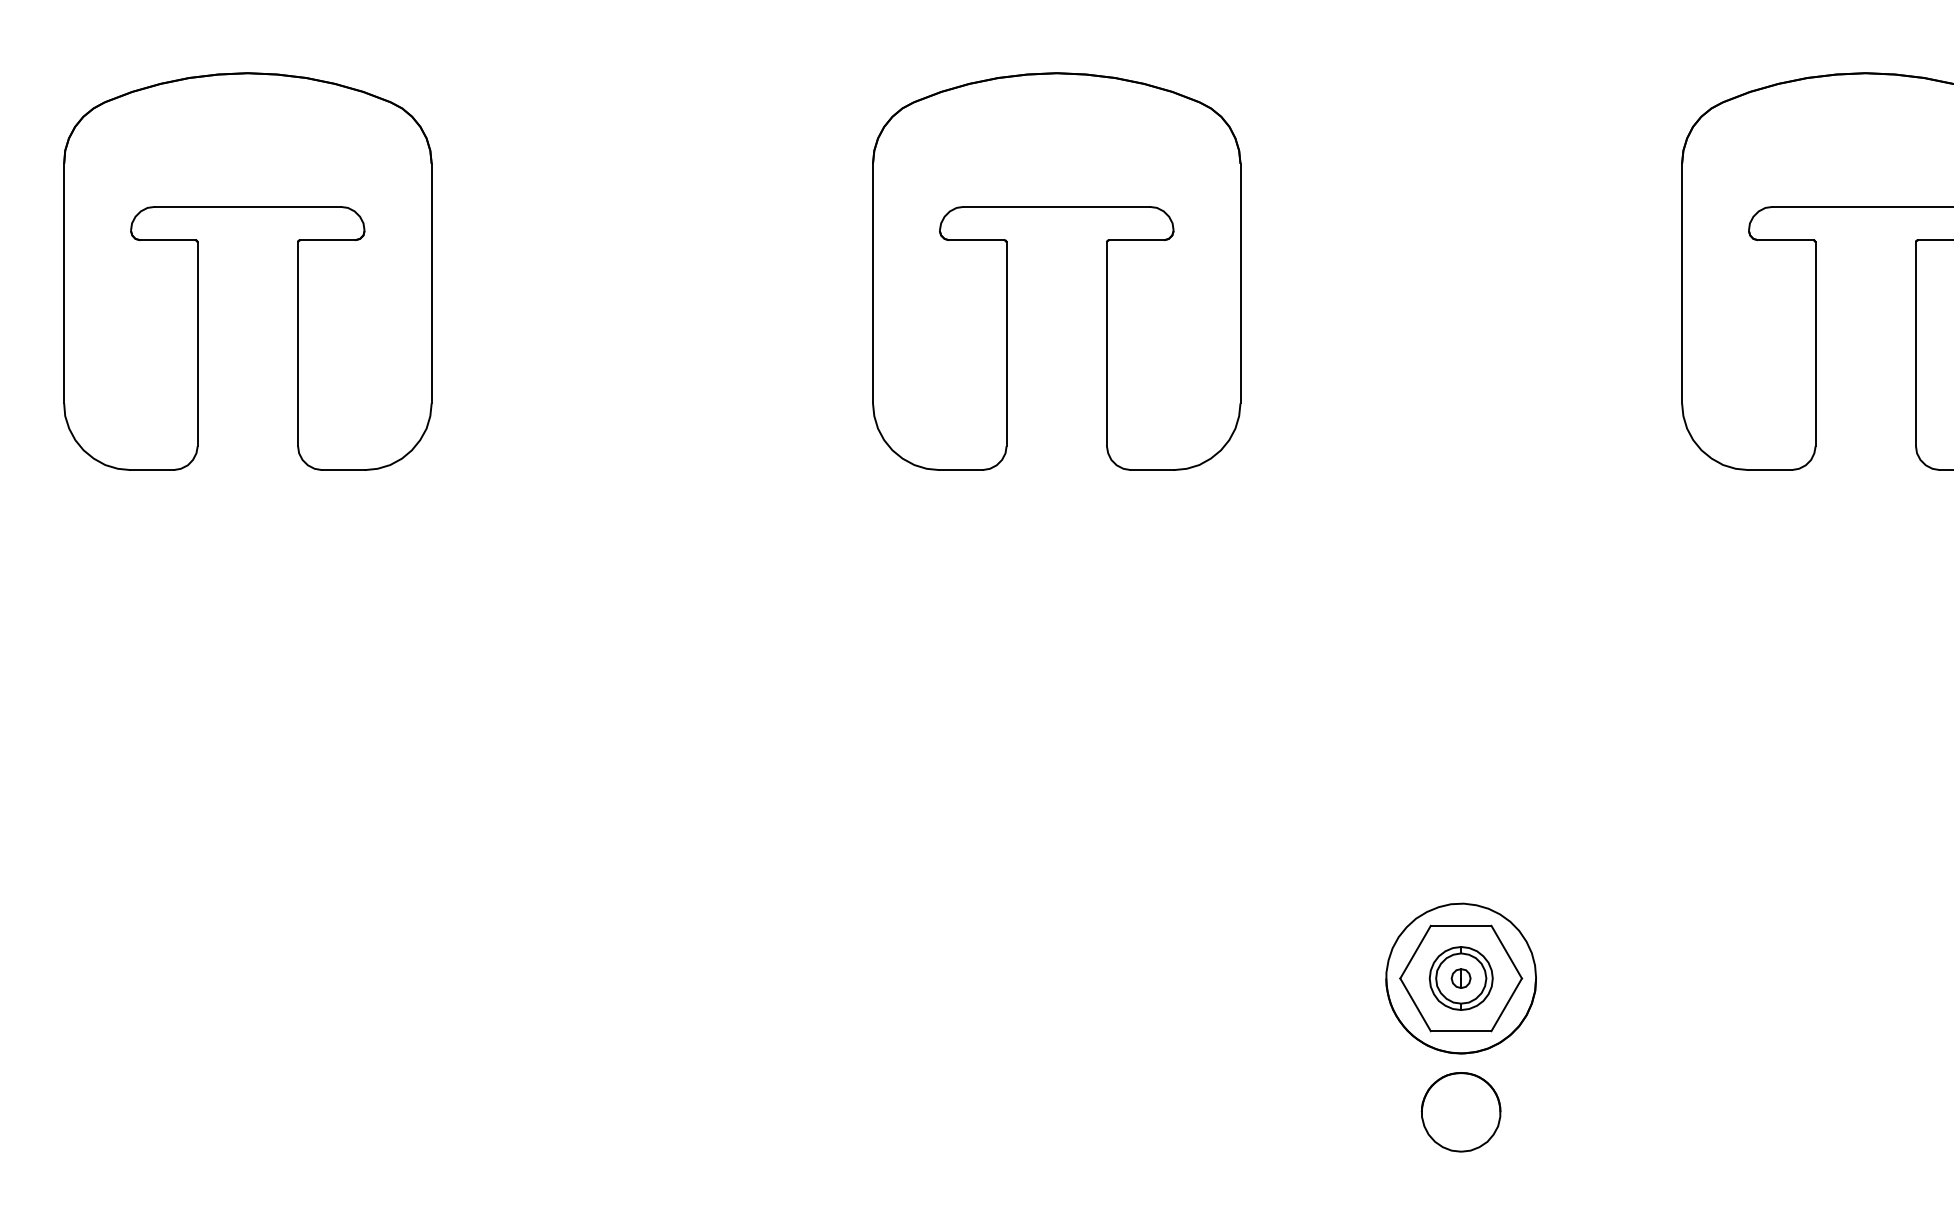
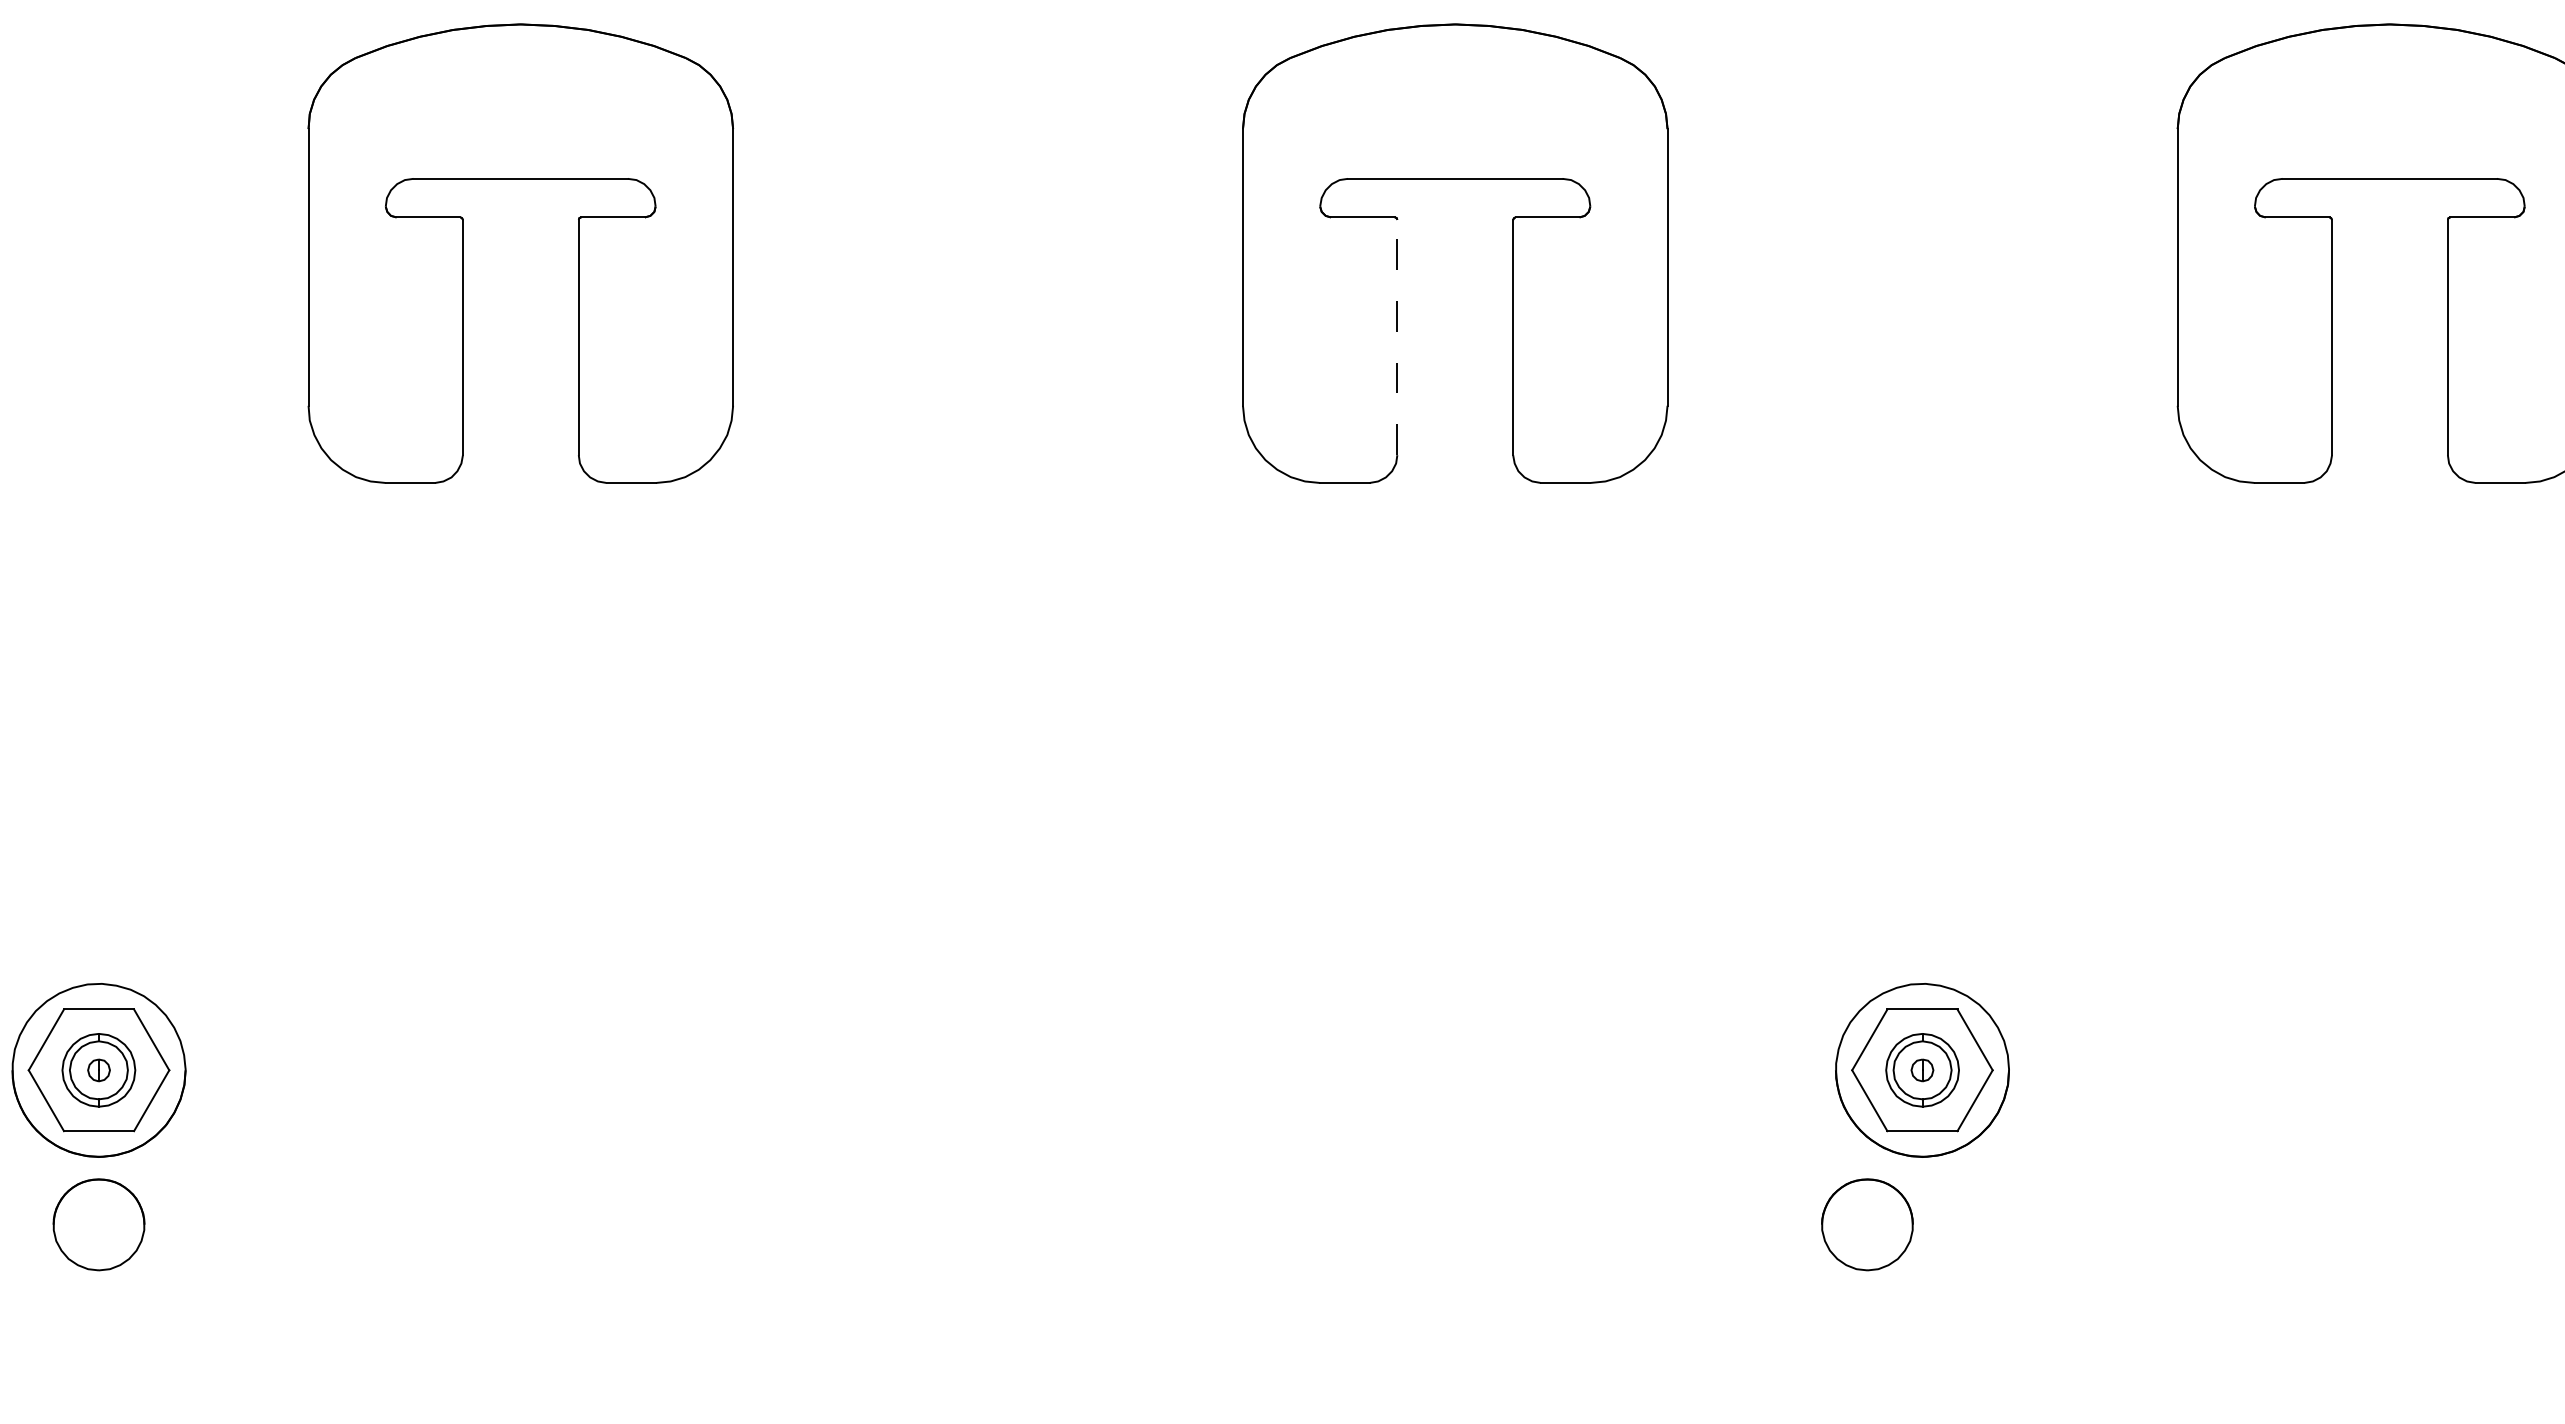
line: (1006, 344) -> (1397, 337), solid -> dashed
part: (1461, 1111) -> (1867, 1224), moved

